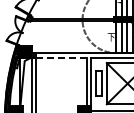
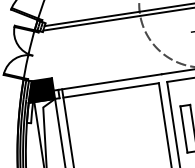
line: (60, 57) -> (109, 90), dashed -> solid

